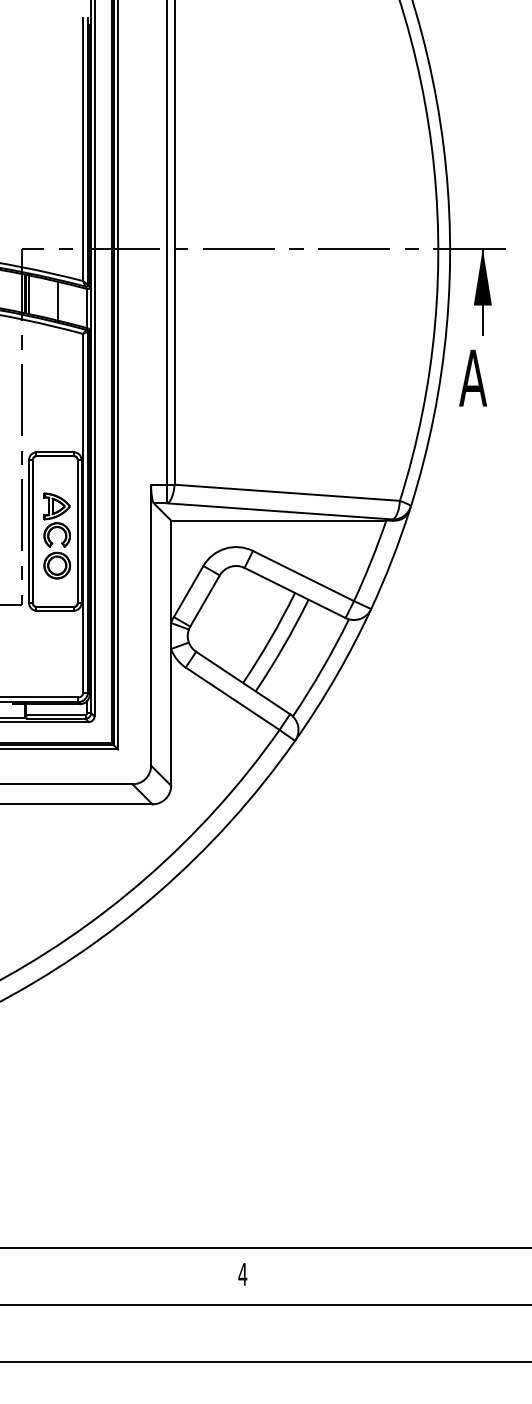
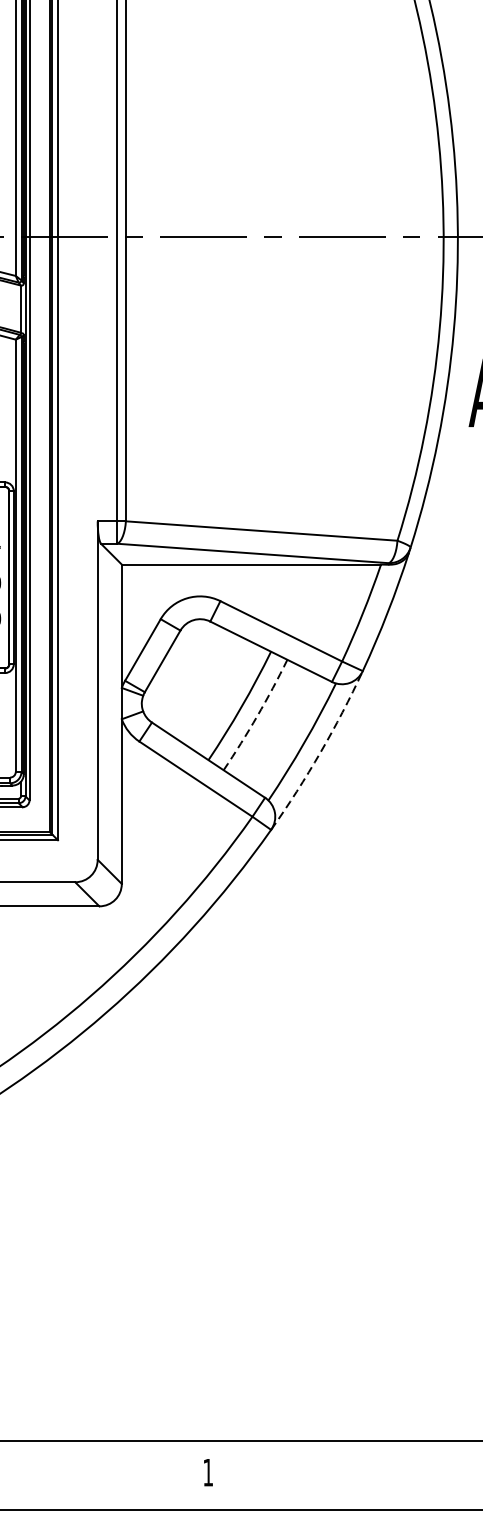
arc: (283, 646) -> (257, 716), solid -> dashed
arc: (336, 676) -> (321, 752), solid -> dashed
text: (242, 1274) -> (207, 1472), 4 -> 1

